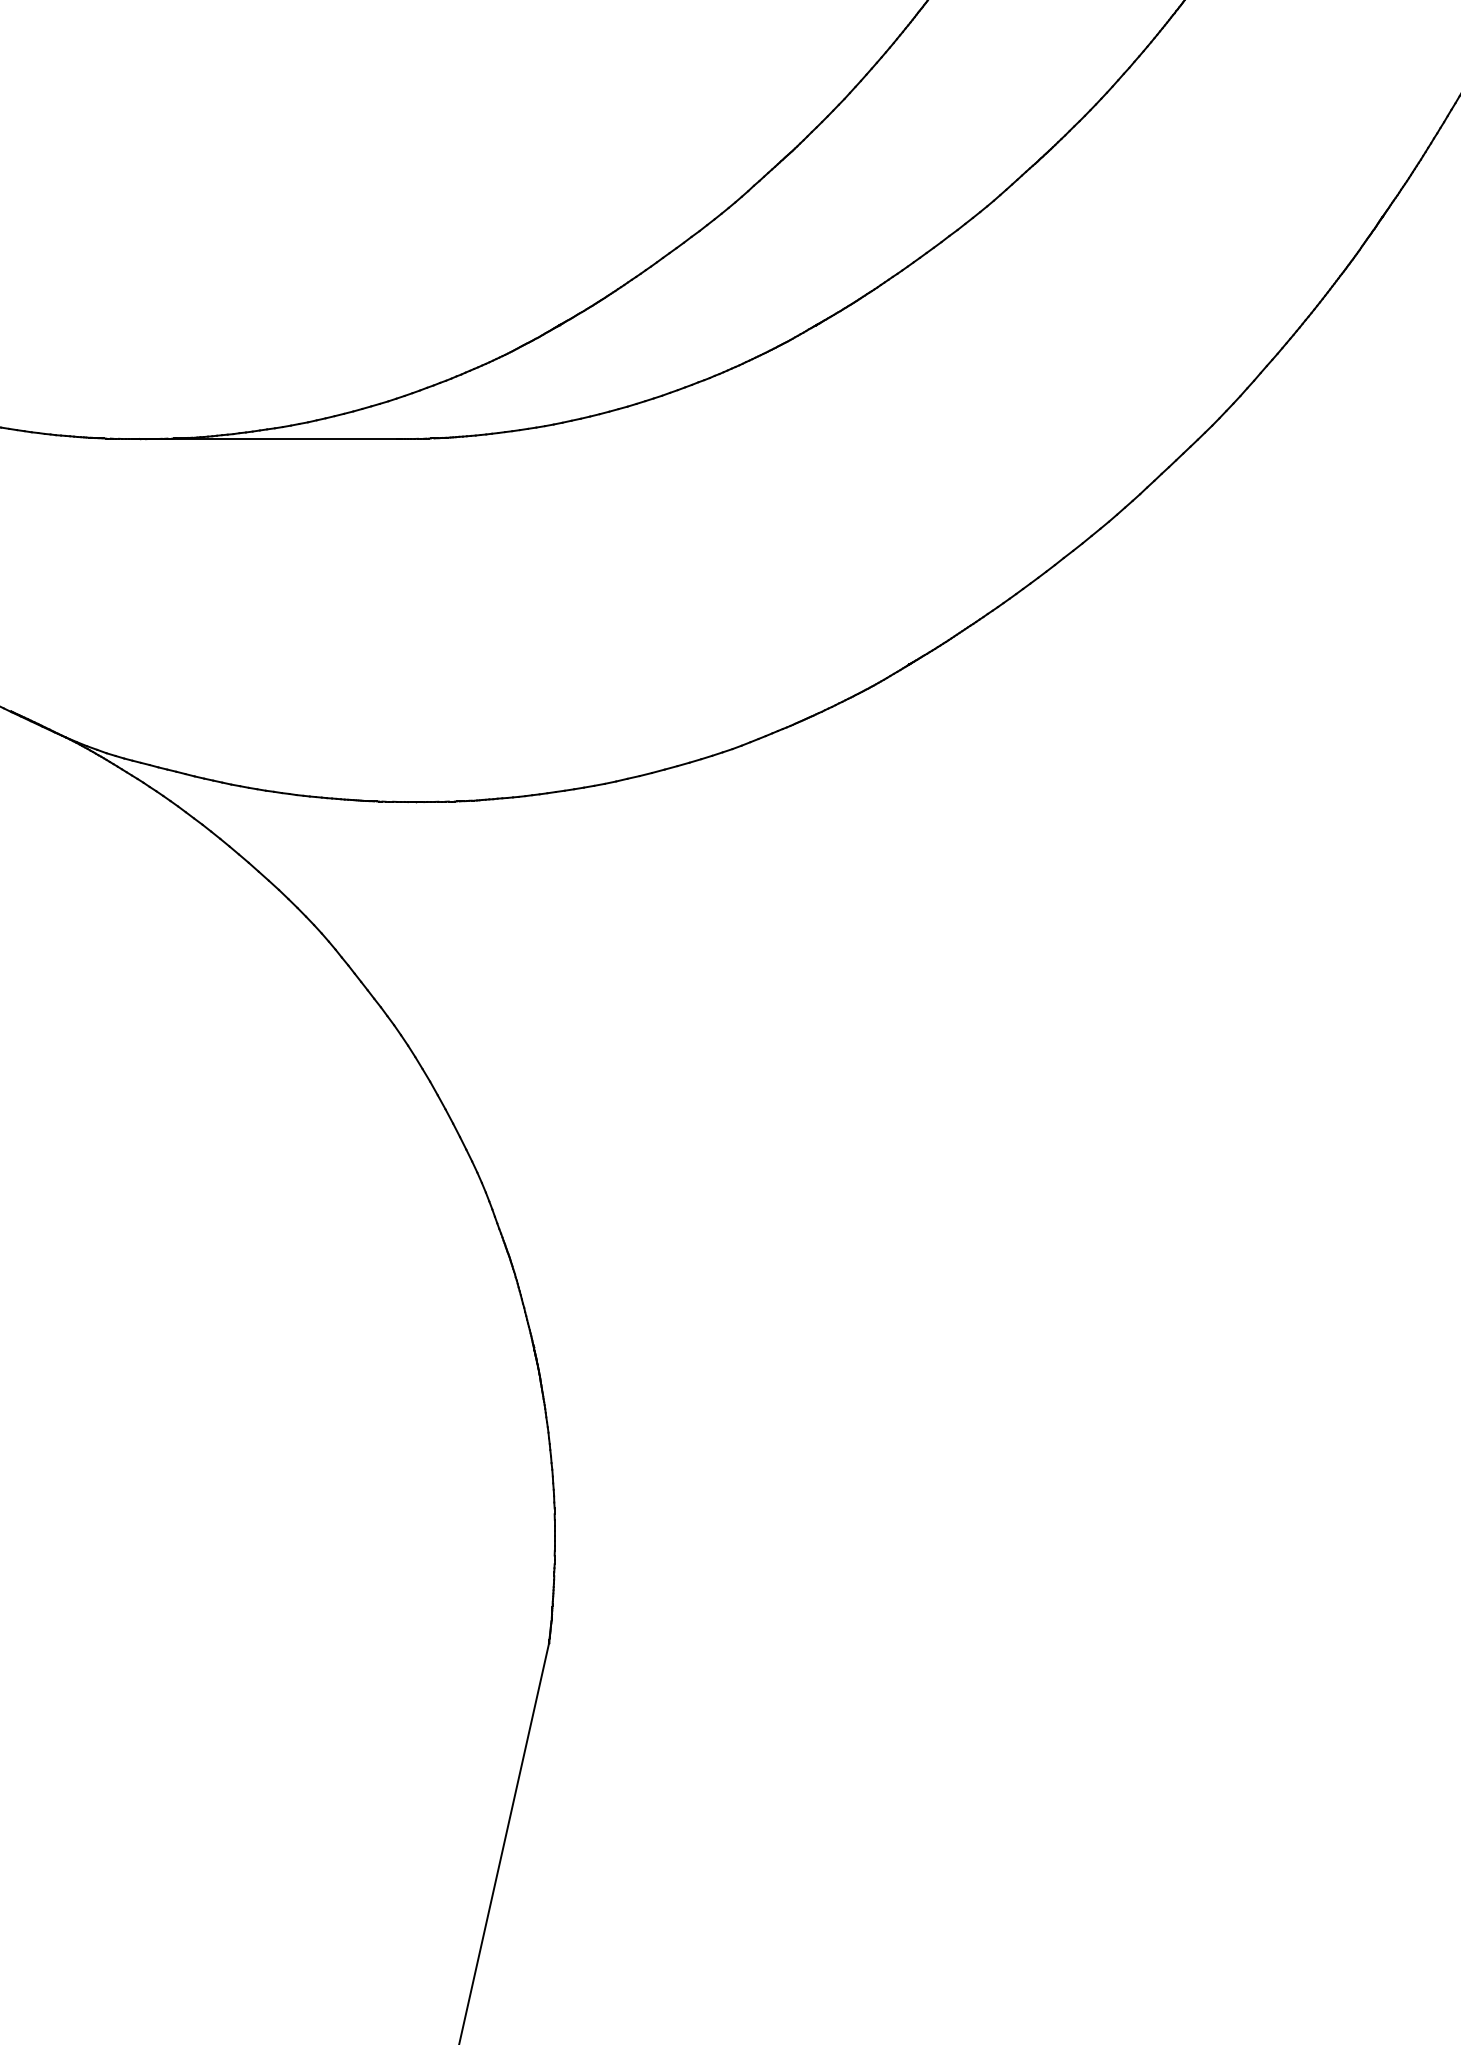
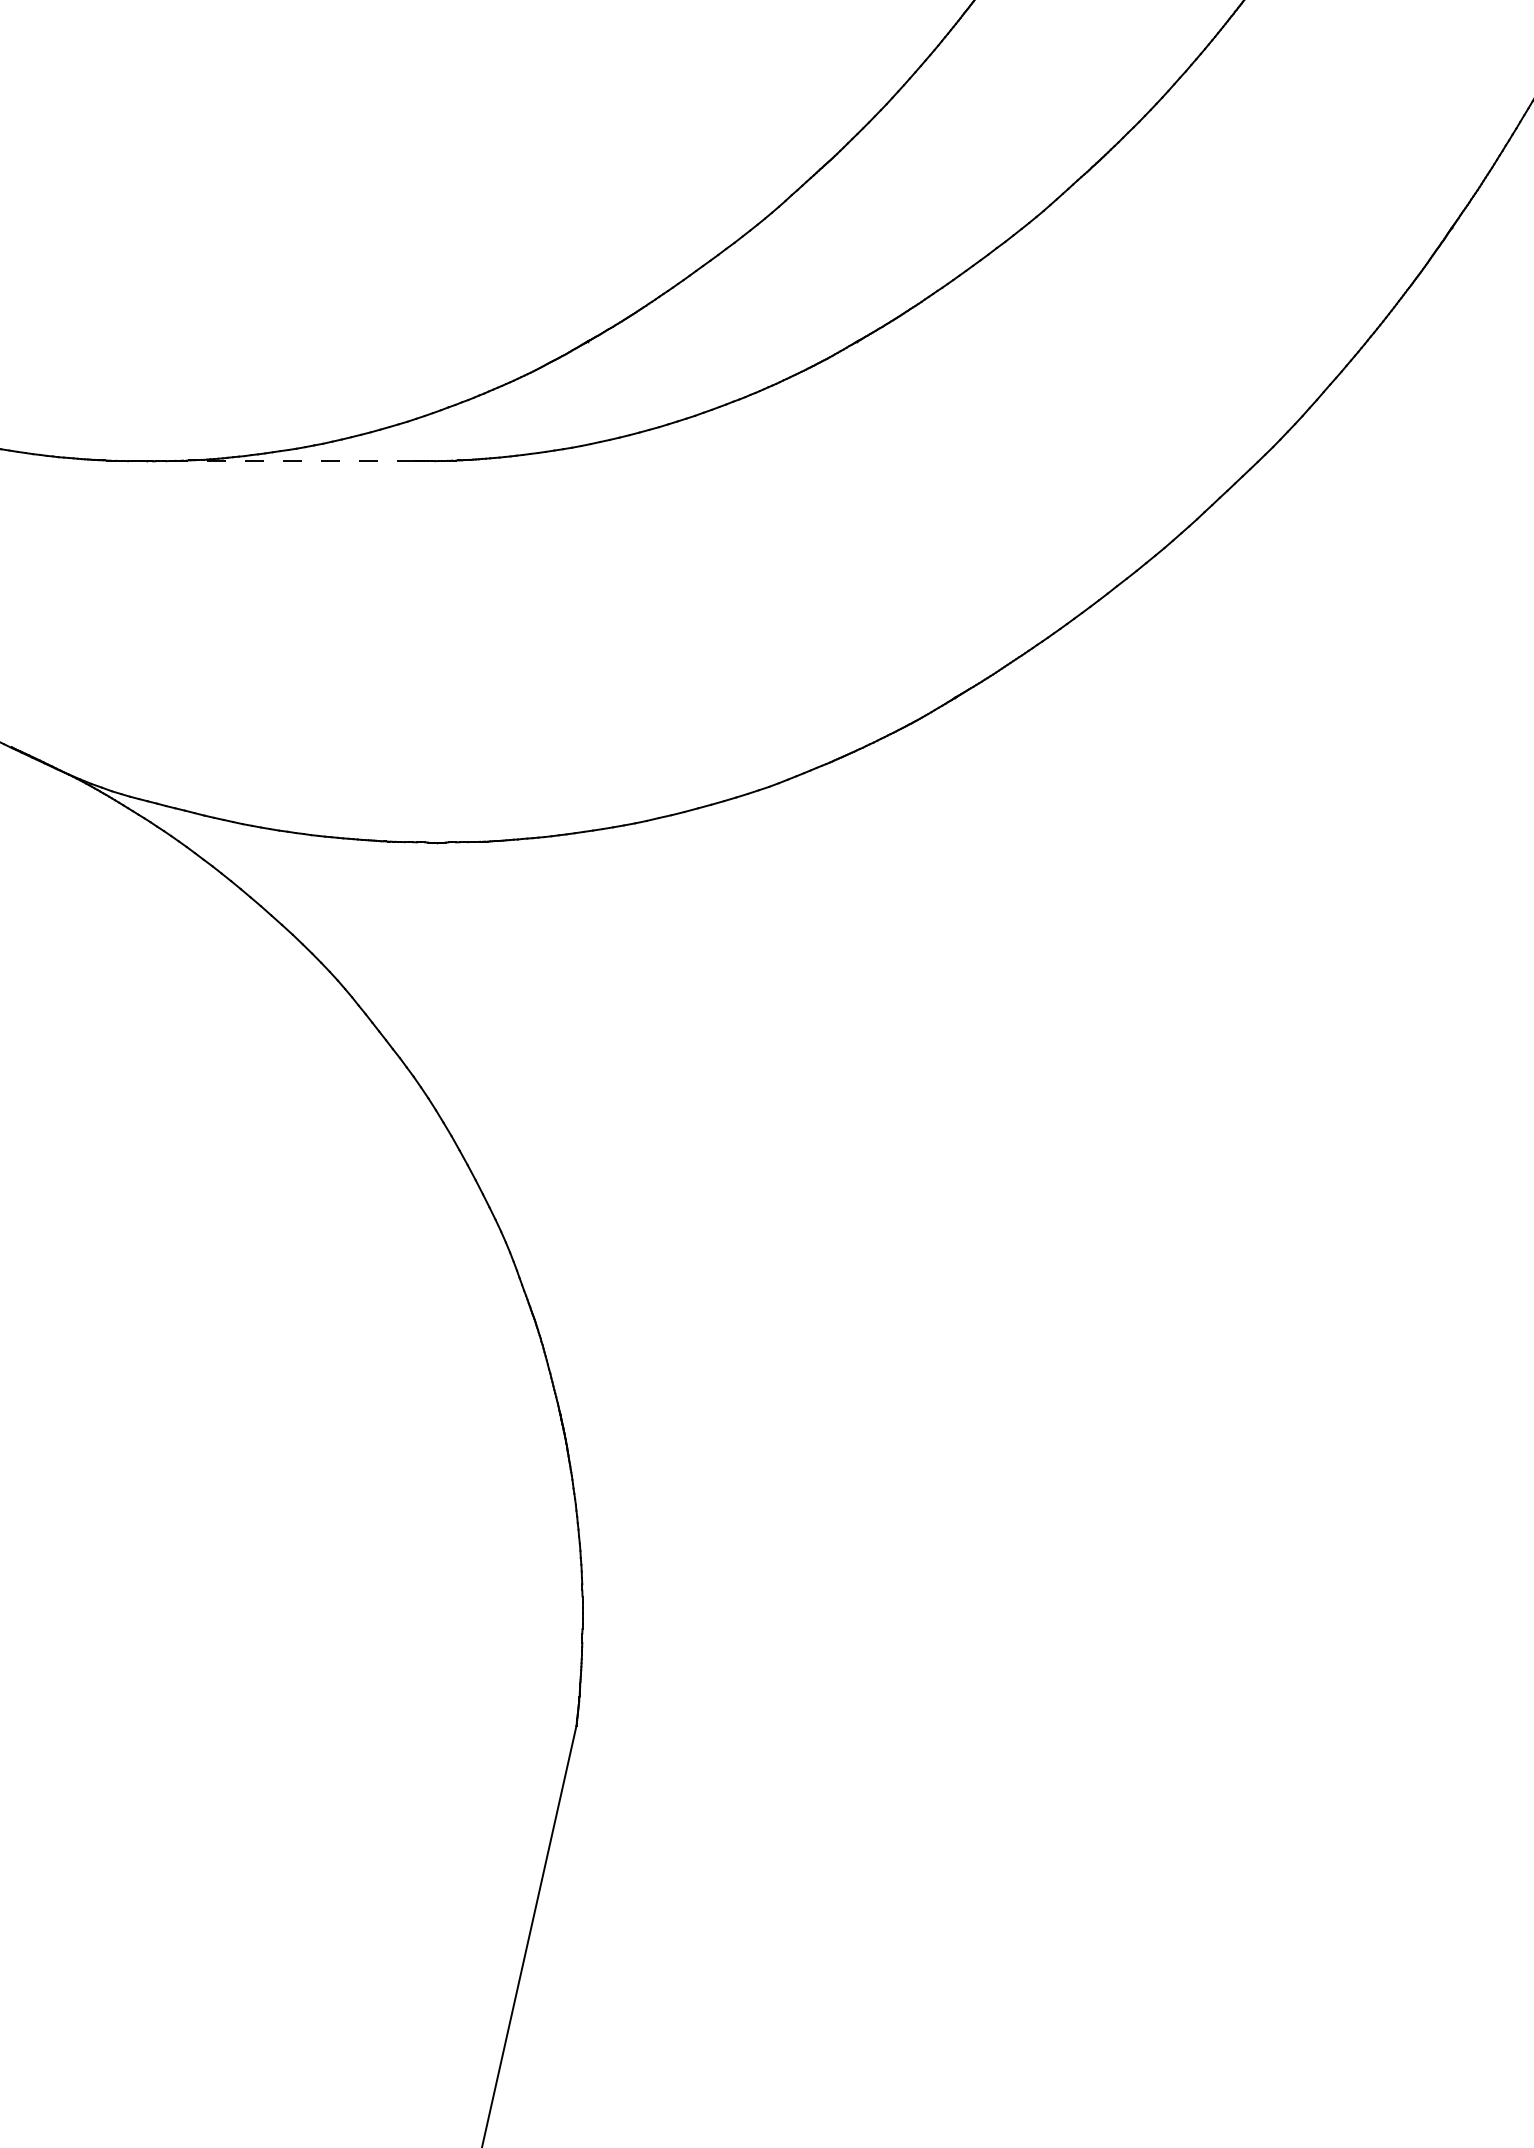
line: (268, 439) -> (281, 461), solid -> dashed

